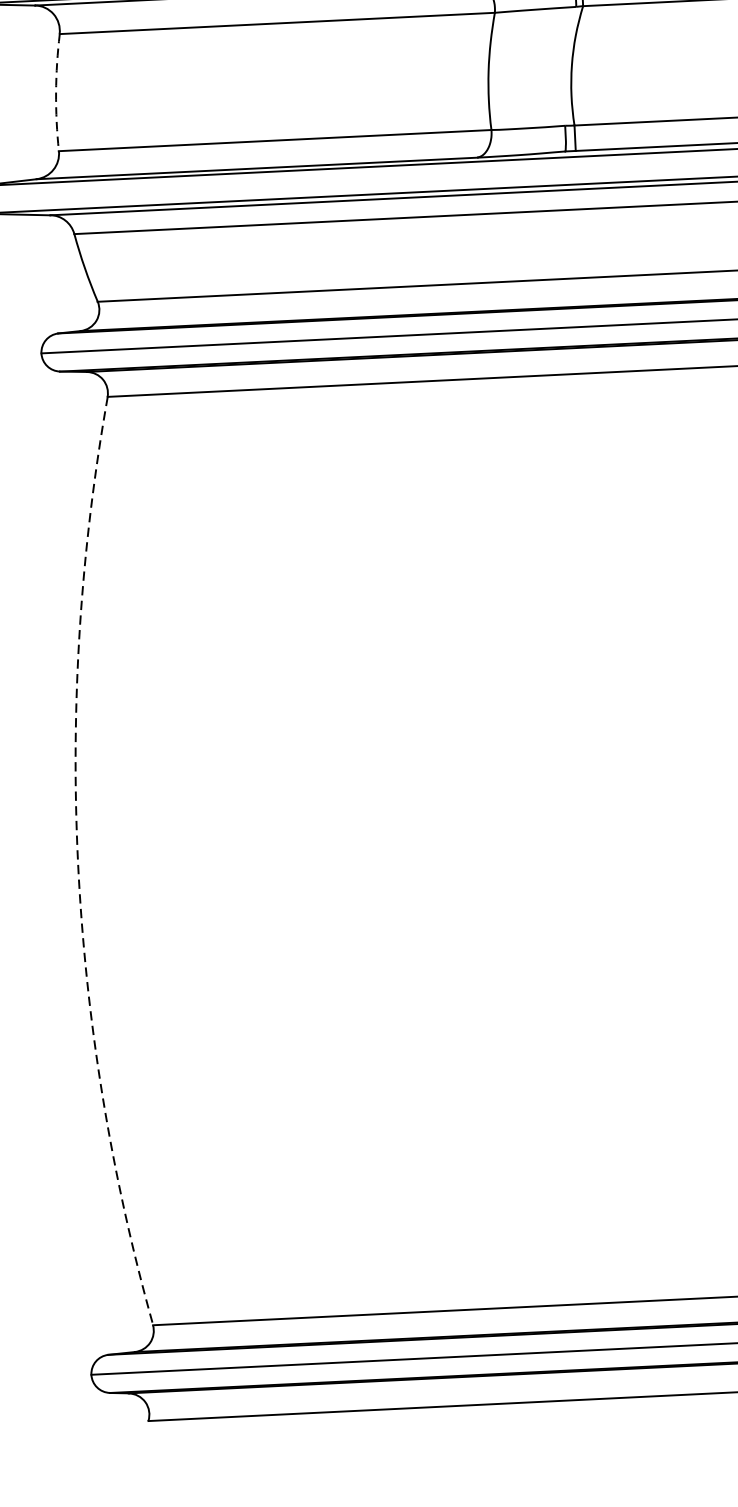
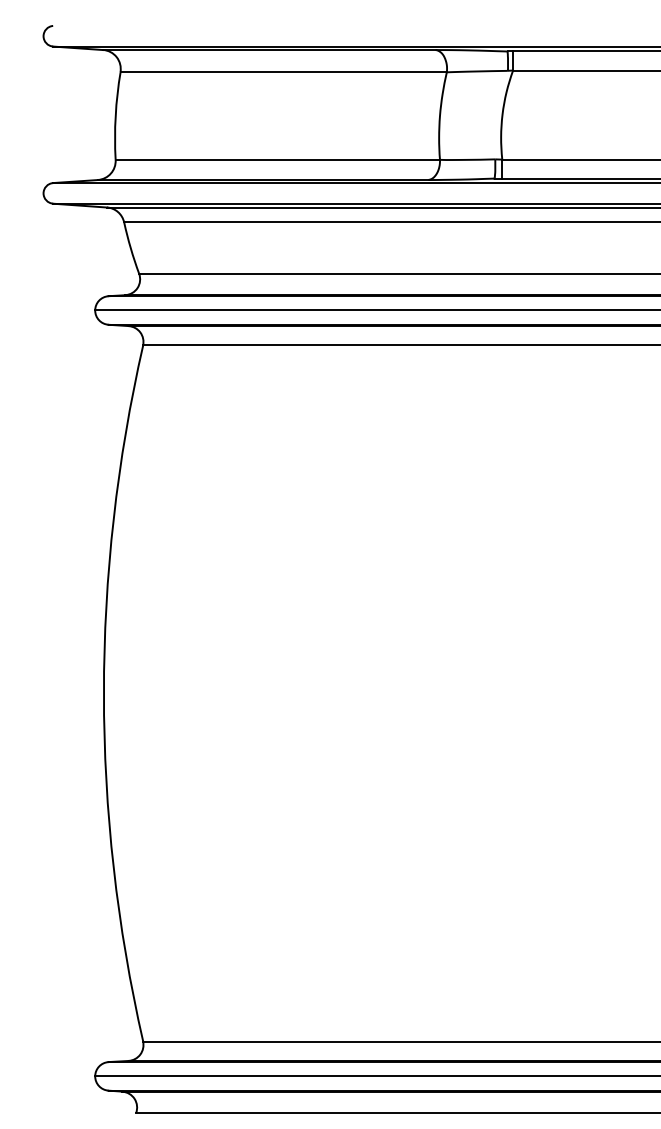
arc: (55, 92) -> (115, 115), dashed -> solid
arc: (77, 863) -> (103, 693), dashed -> solid

